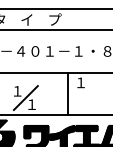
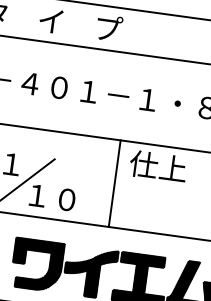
text: (87, 82) -> (157, 165), １ -> 仕上
text: (46, 104) -> (67, 199), １ -> １０

